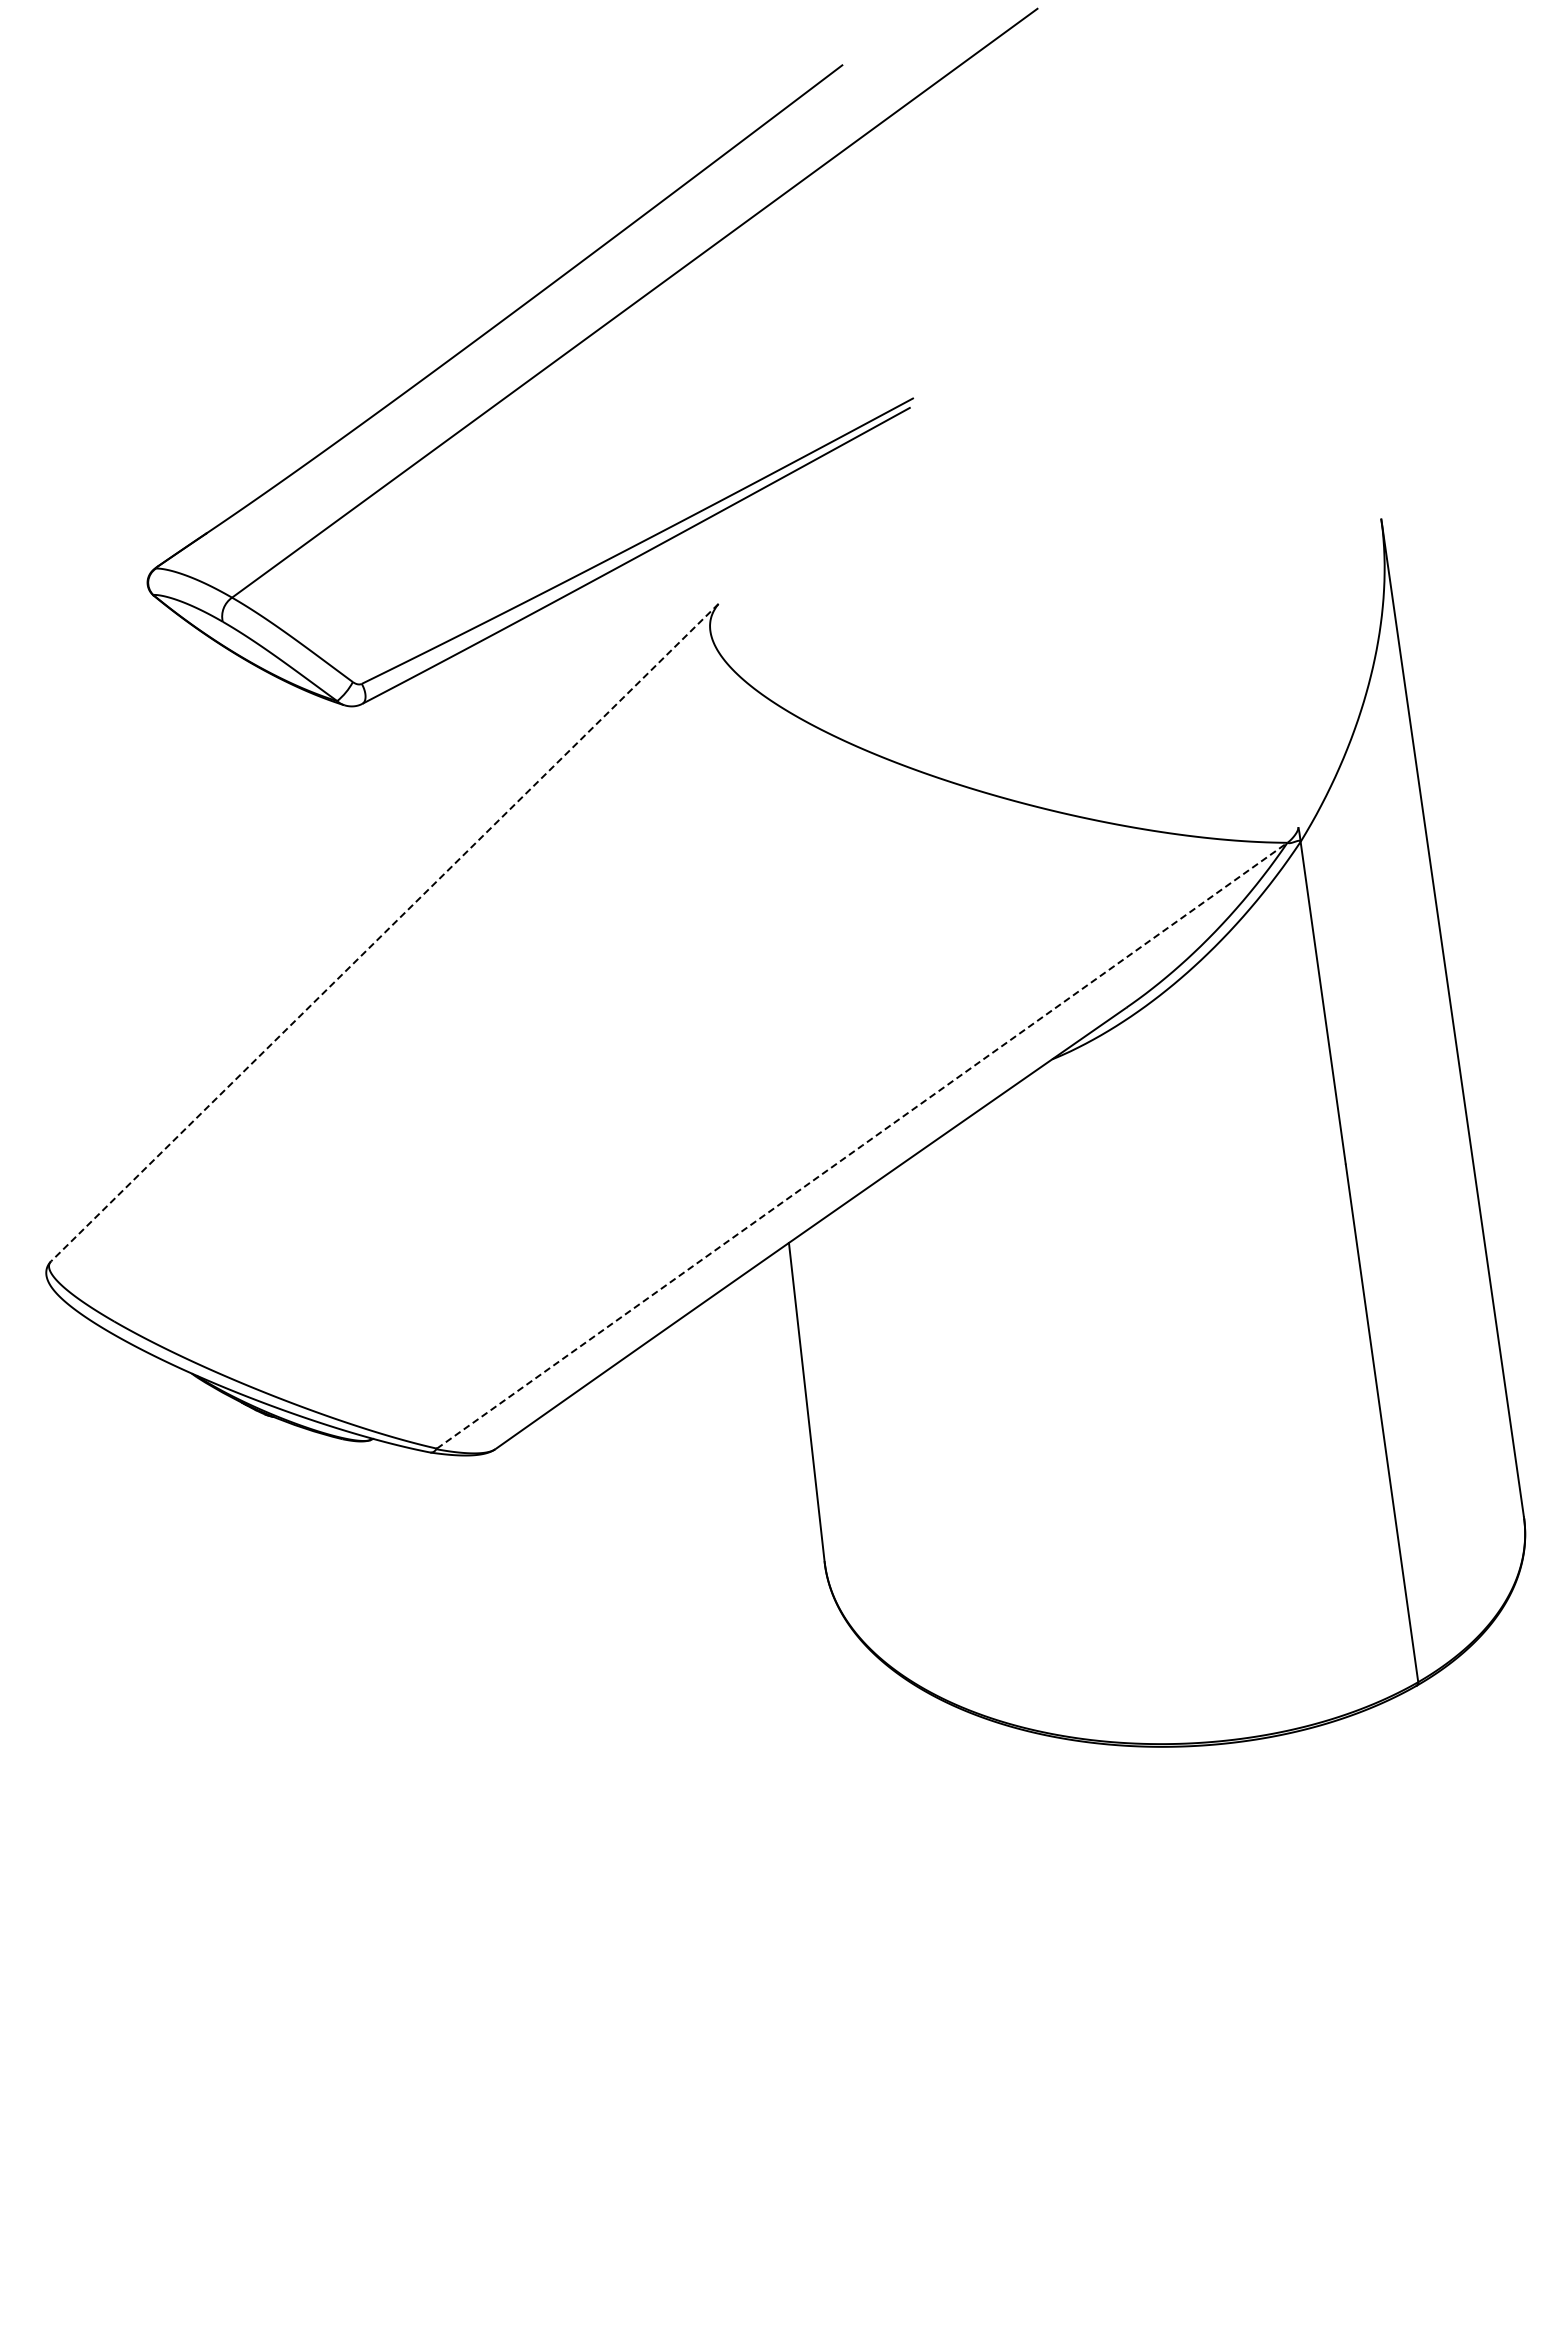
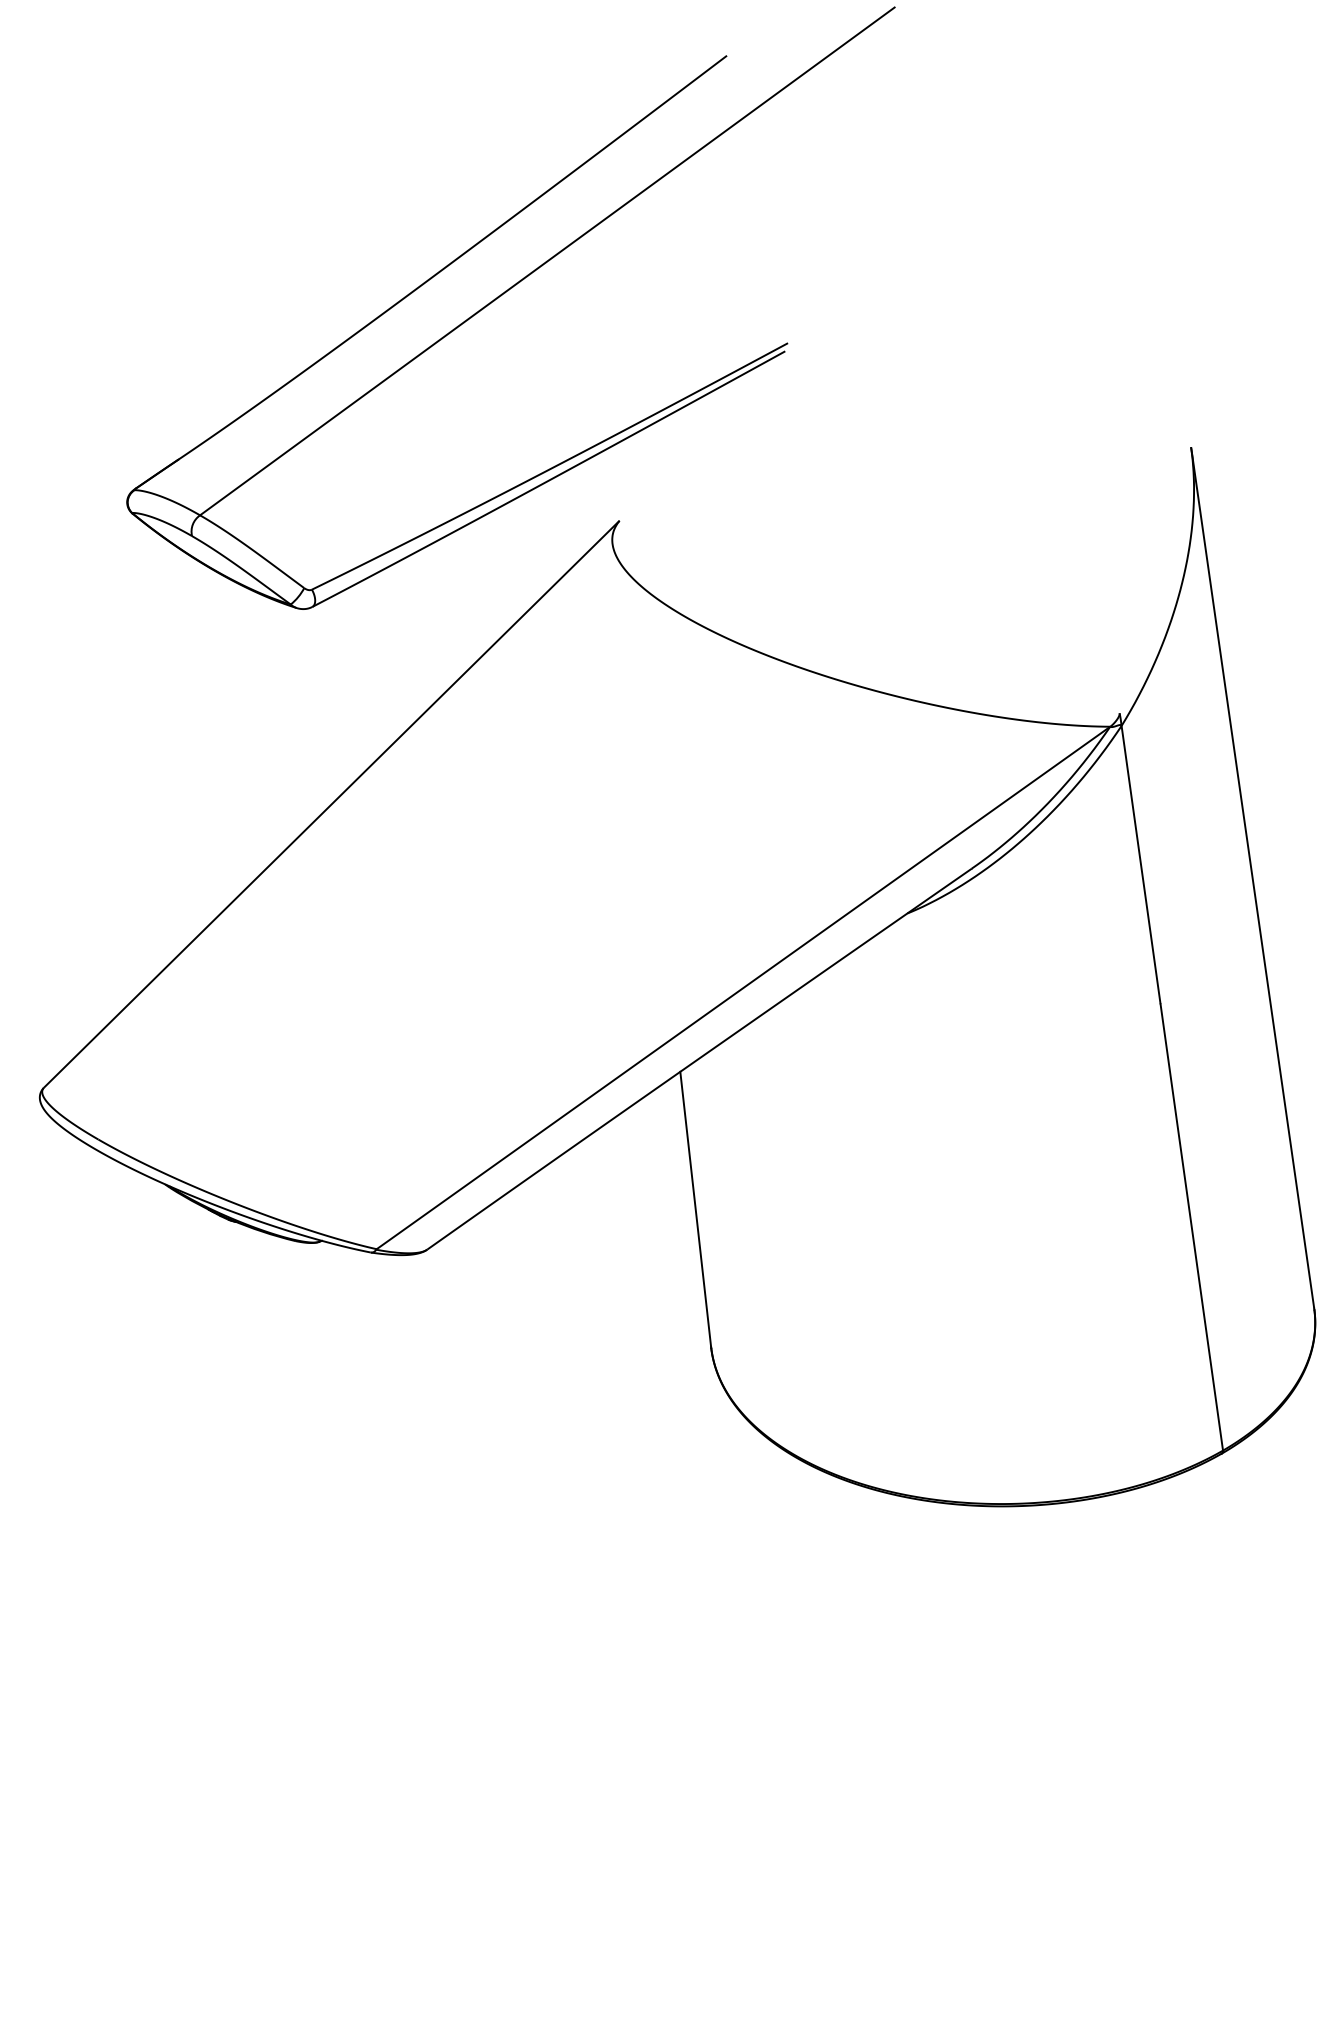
line: (384, 932) -> (331, 804), dashed -> solid
line: (862, 1145) -> (743, 987), dashed -> solid

